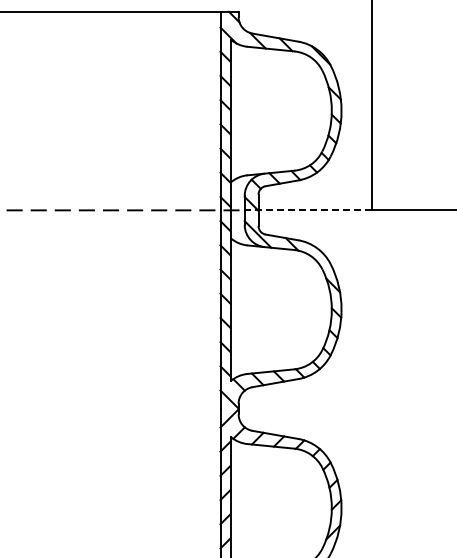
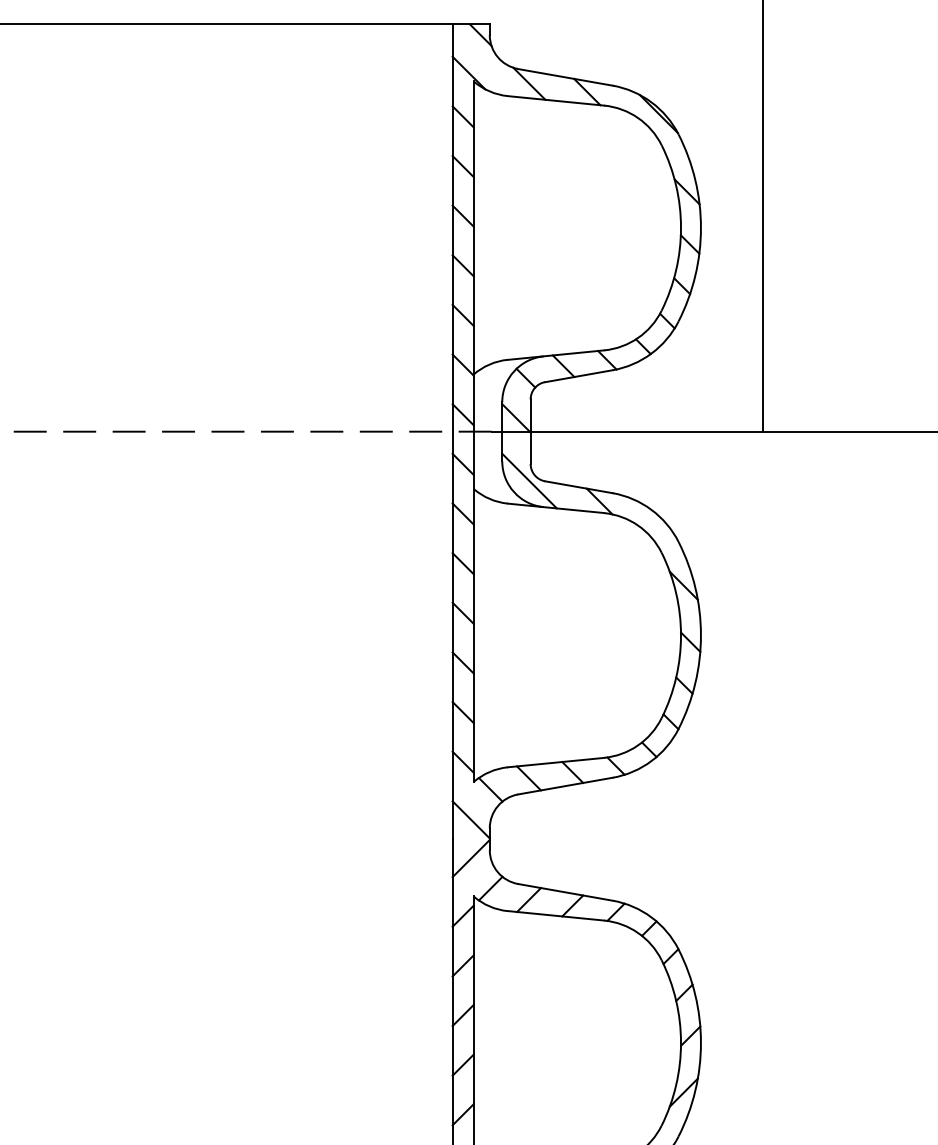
line: (305, 210) -> (626, 431), dashed -> solid

